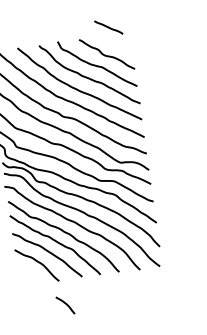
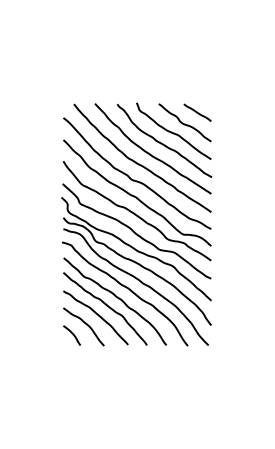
line: (108, 27) -> (197, 112), moved
curve: (65, 304) -> (72, 334), moved

